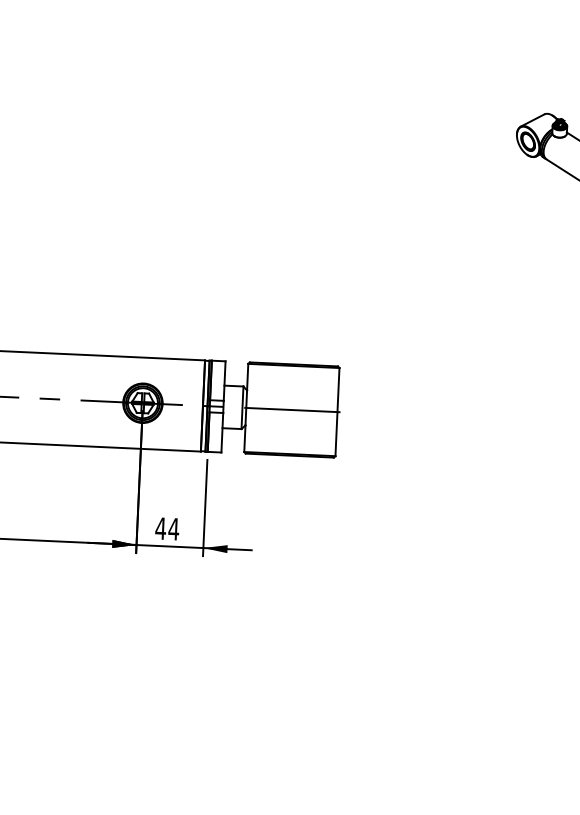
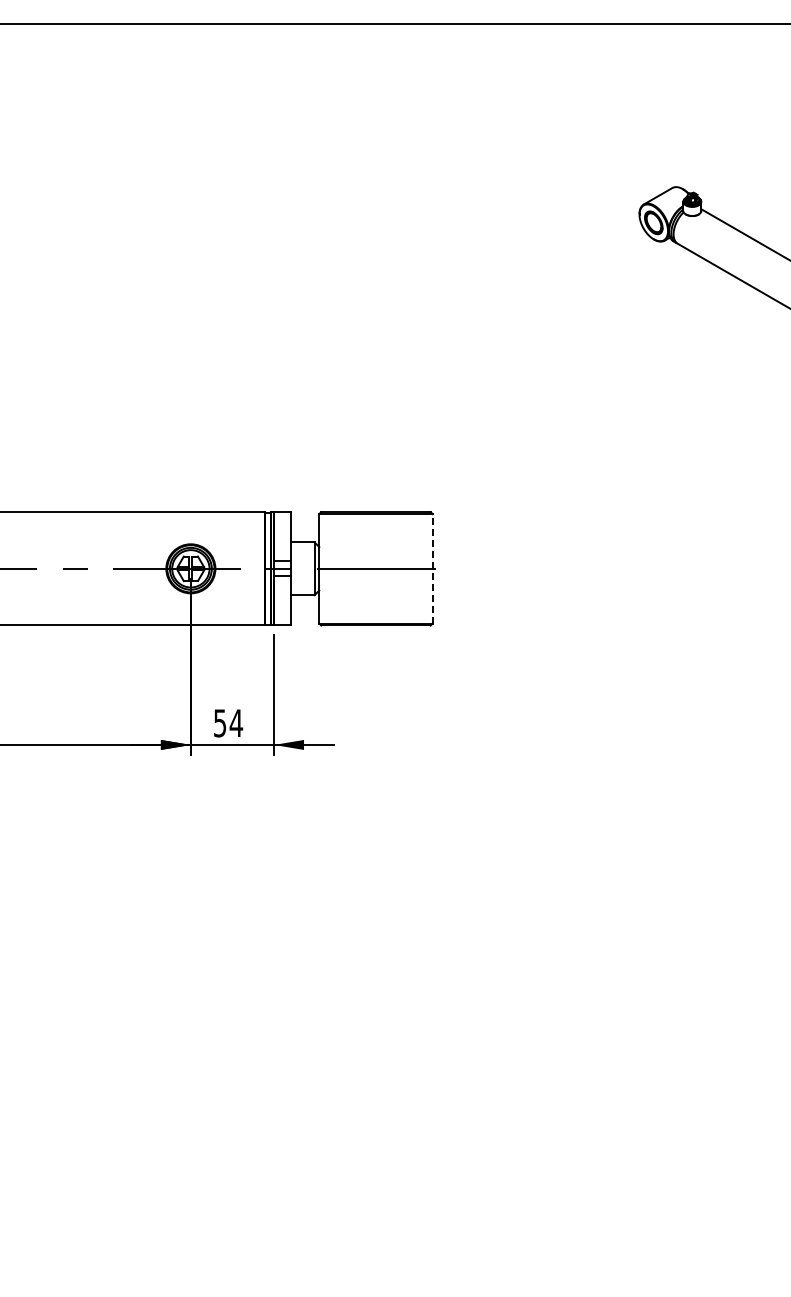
line: (337, 411) -> (432, 568), solid -> dashed
text: (160, 528) -> (219, 723), 44 -> 54

